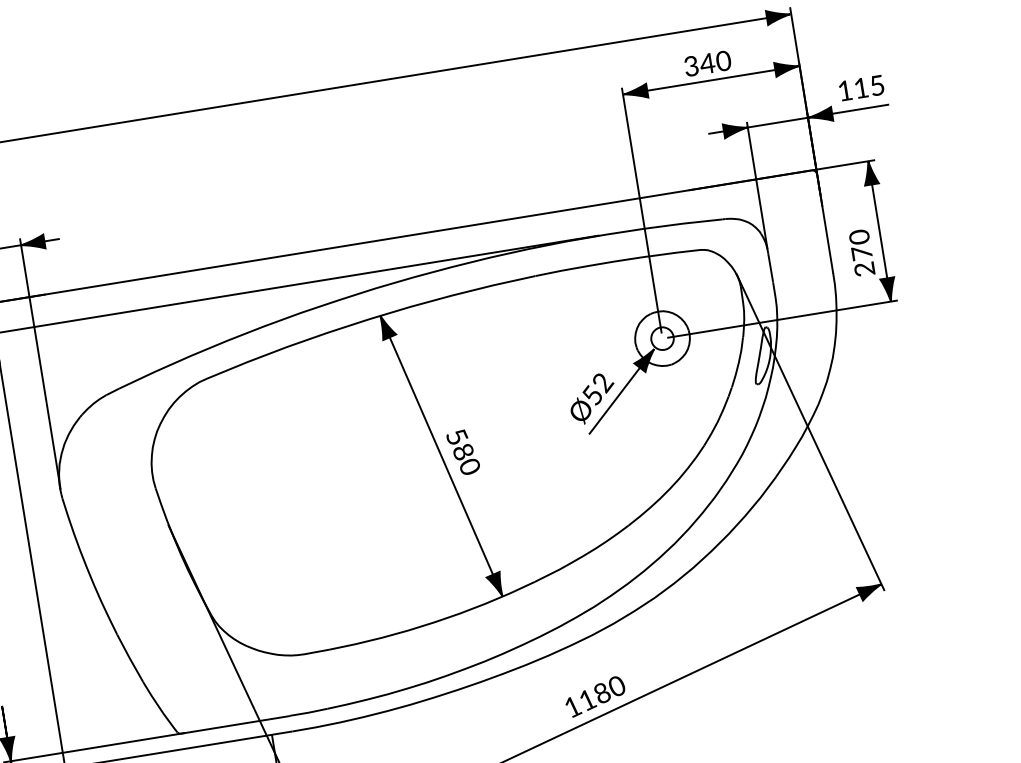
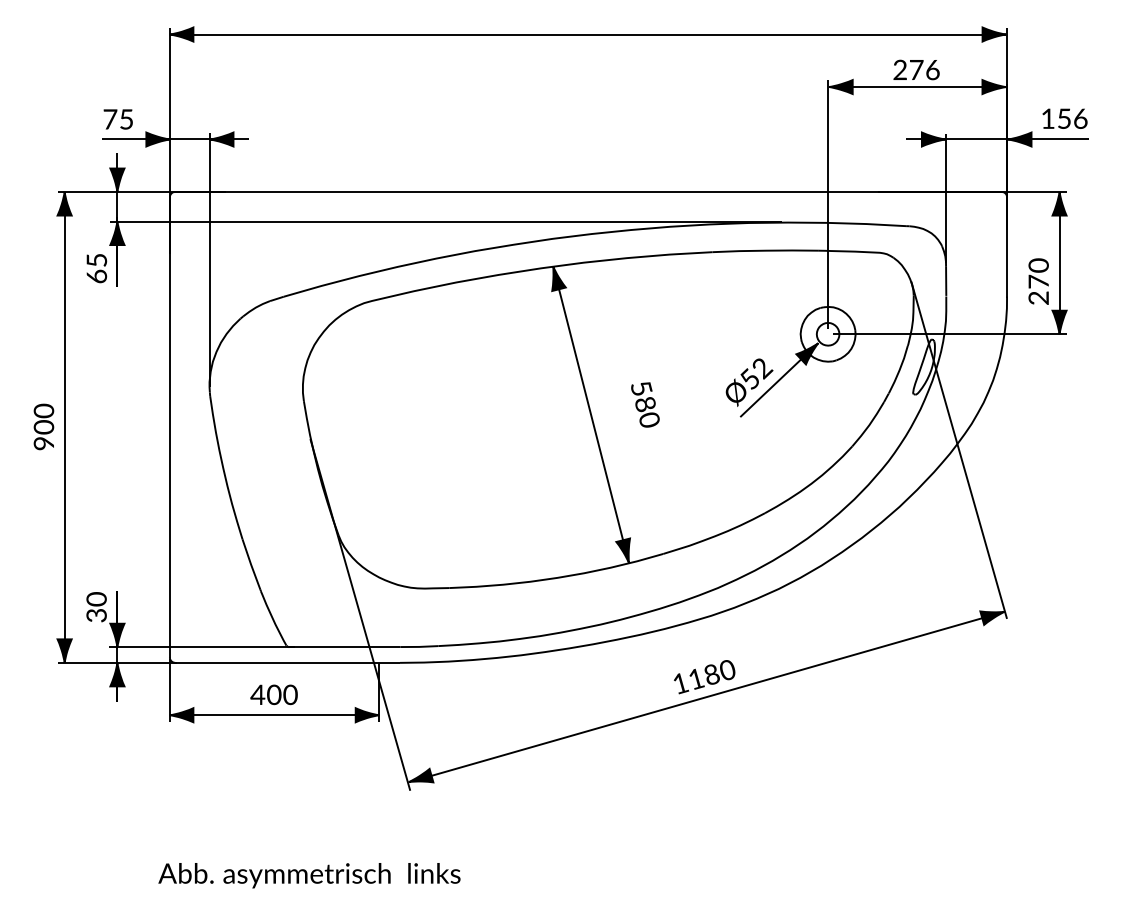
text: (707, 63) -> (916, 69), 340 -> 276
text: (869, 86) -> (1072, 118), 115 -> 156
text: (463, 452) -> (645, 404), moved

